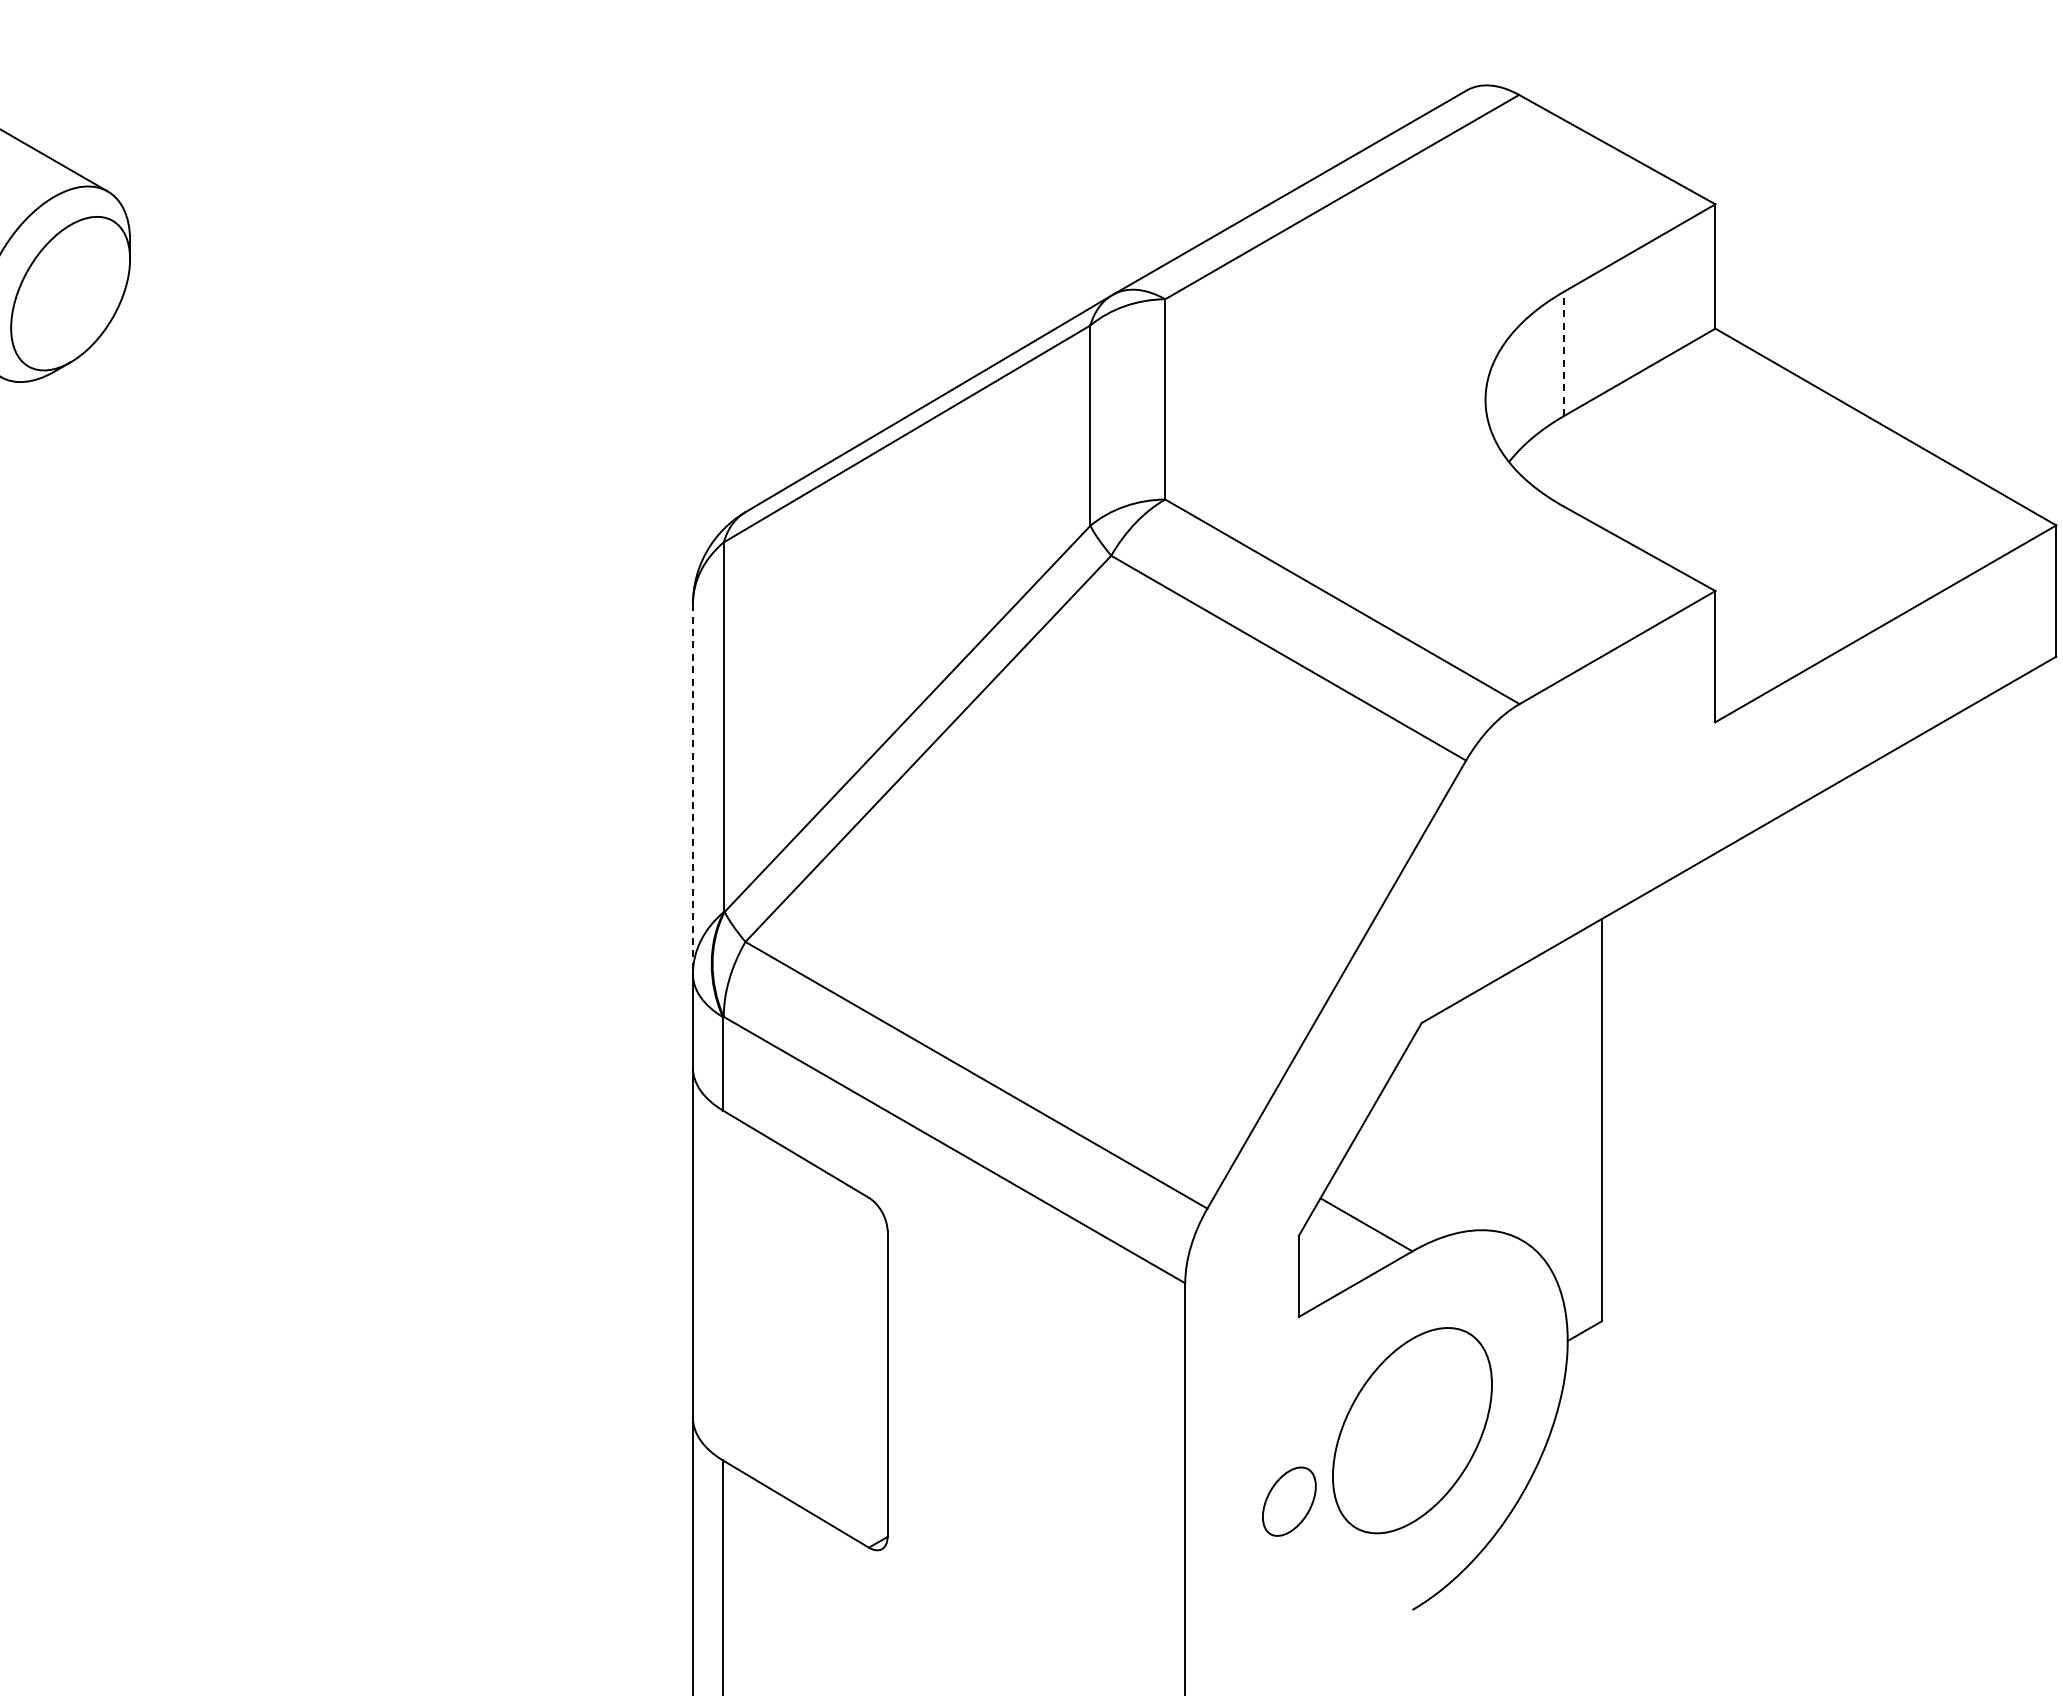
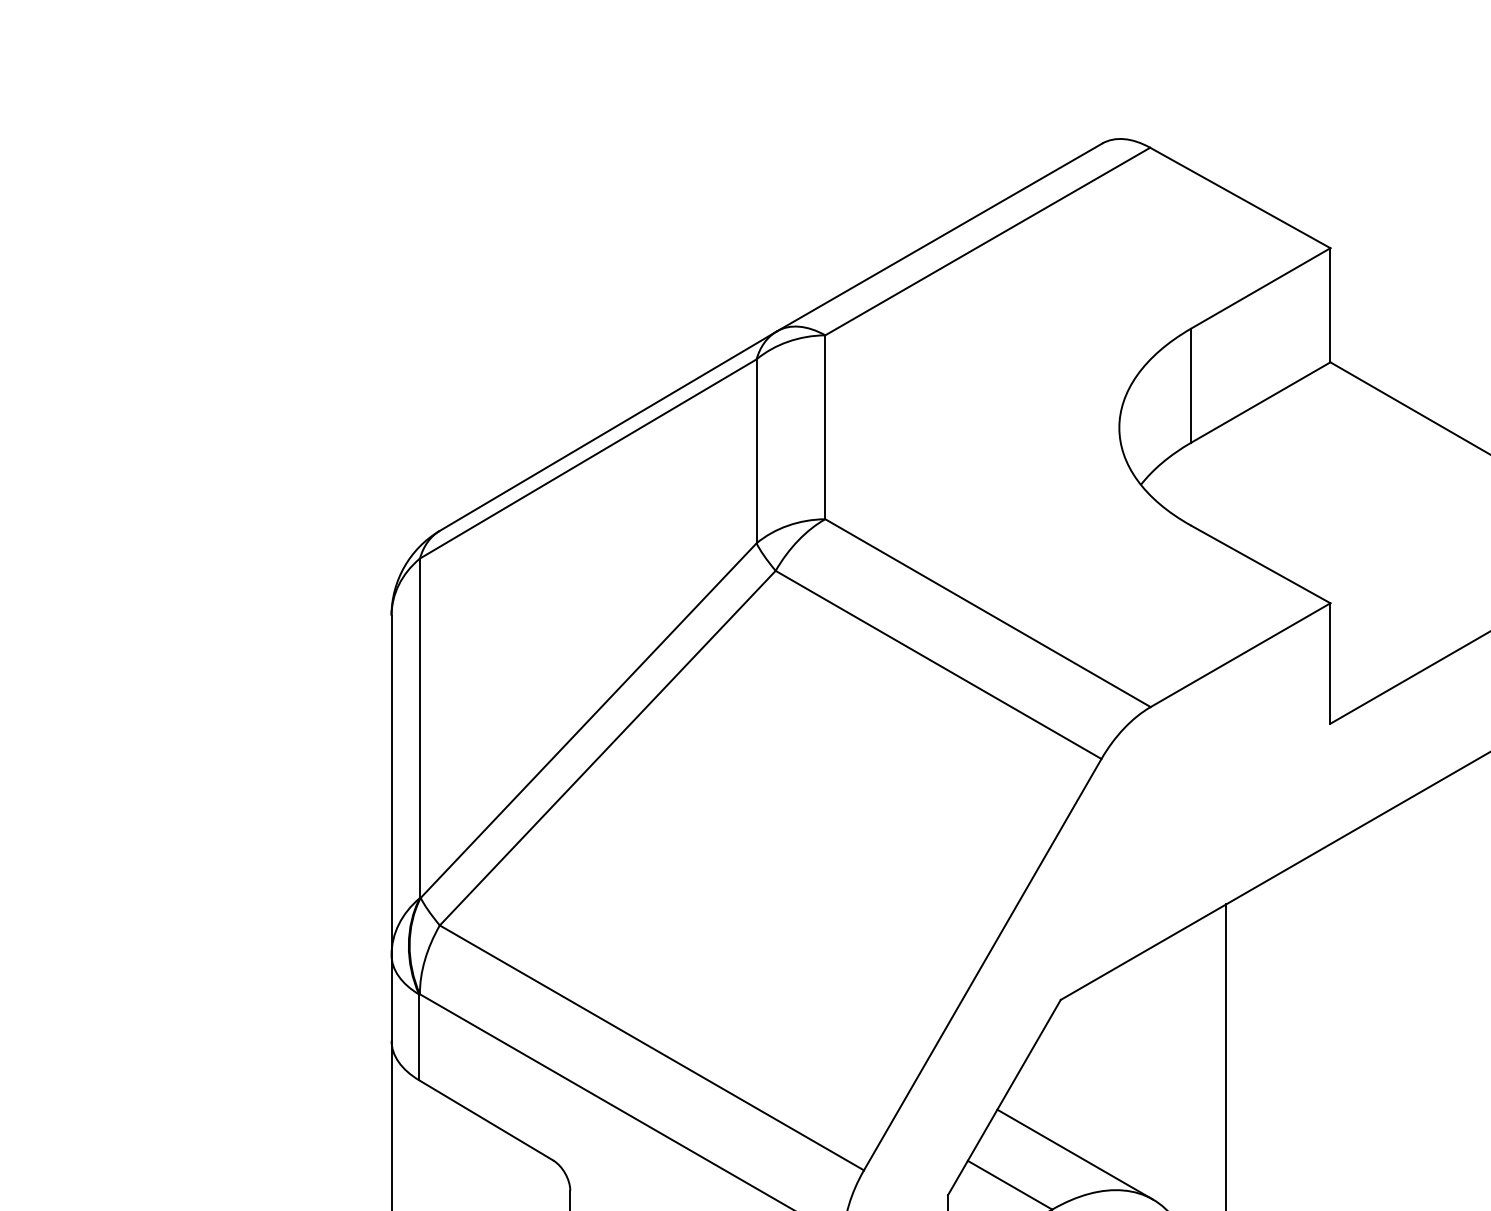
line: (1563, 353) -> (1190, 385), dashed -> solid
line: (692, 789) -> (391, 785), dashed -> solid
line: (1437, 1191) -> (1075, 1154), added

